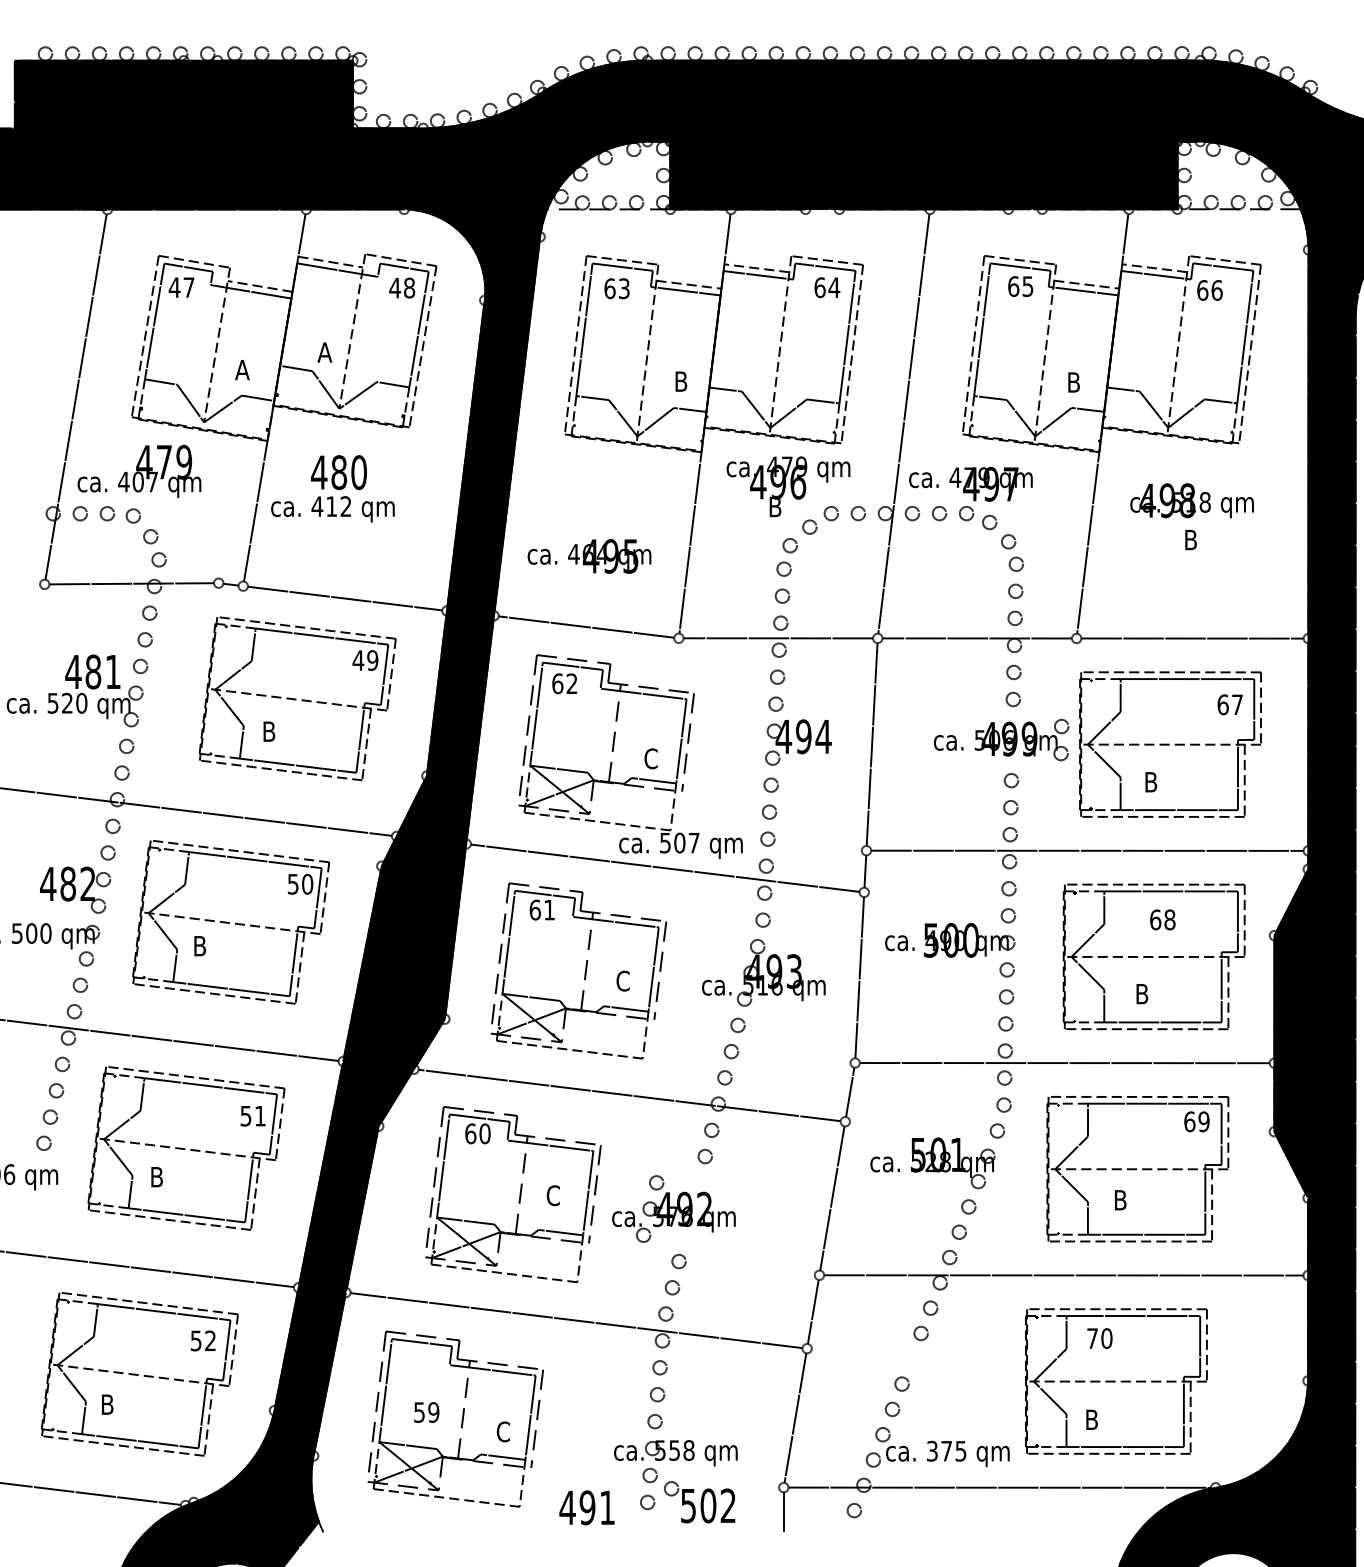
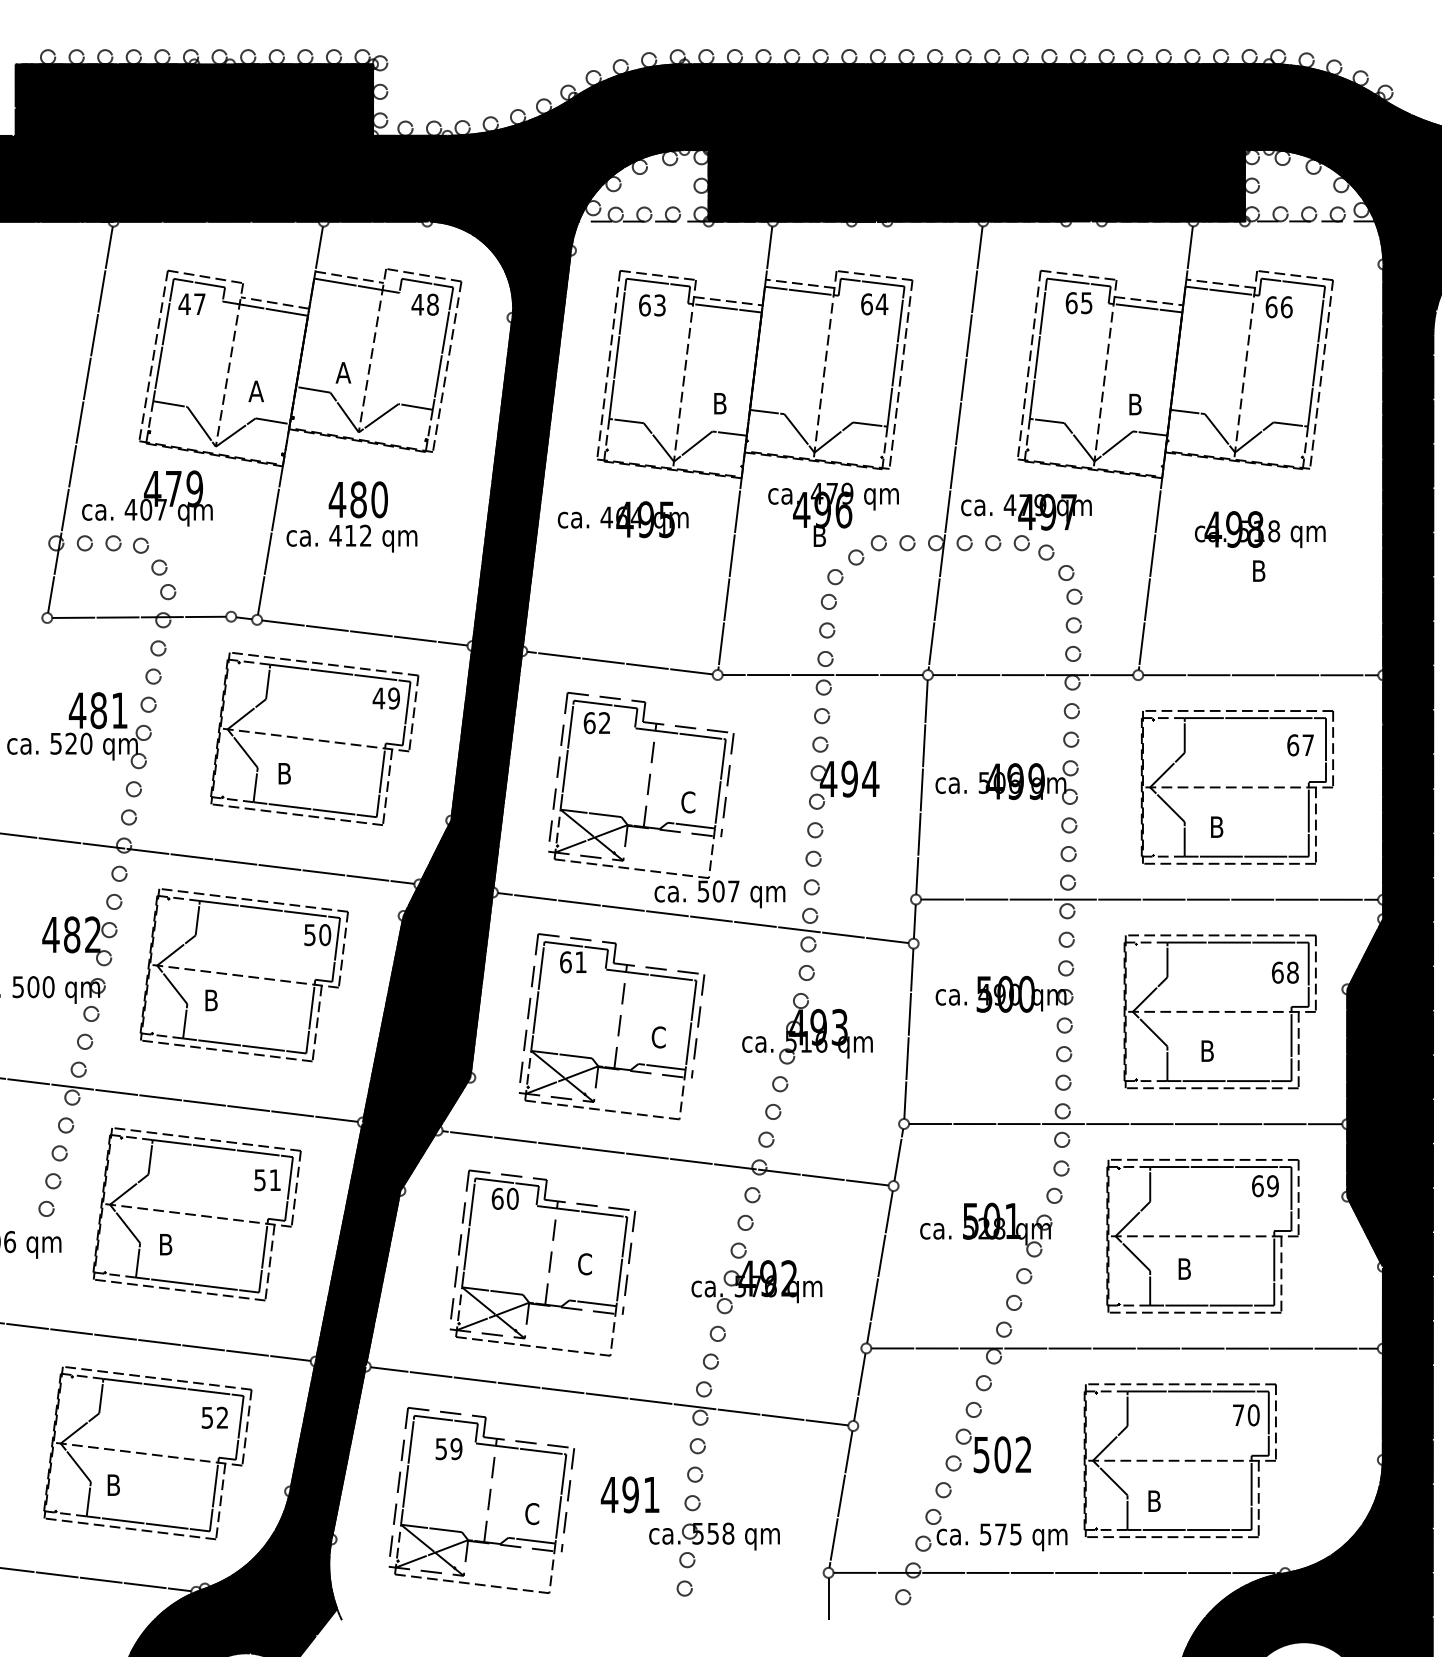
text: (589, 556) -> (623, 519), moved
part: (1001, 739) -> (1006, 781), moved
text: (1162, 919) -> (1285, 972), moved
part: (673, 1208) -> (756, 1277), moved
text: (1099, 1338) -> (1245, 1415), moved
text: (426, 1412) -> (448, 1449), moved
text: (932, 1450) -> (985, 1533), 375 -> 575
part: (699, 1502) -> (993, 1451), moved
text: (586, 1507) -> (629, 1494), moved

